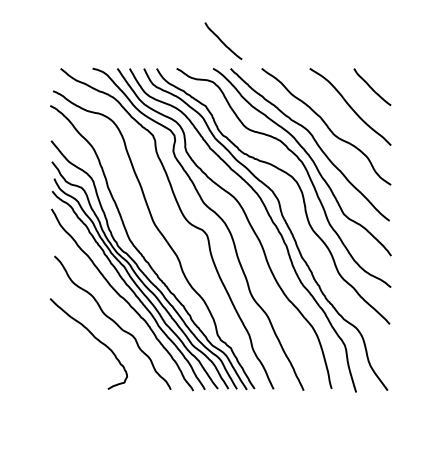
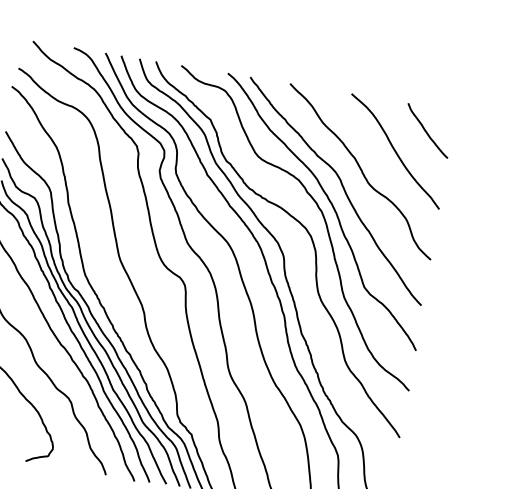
curve: (223, 41) -> (246, 40), removed

